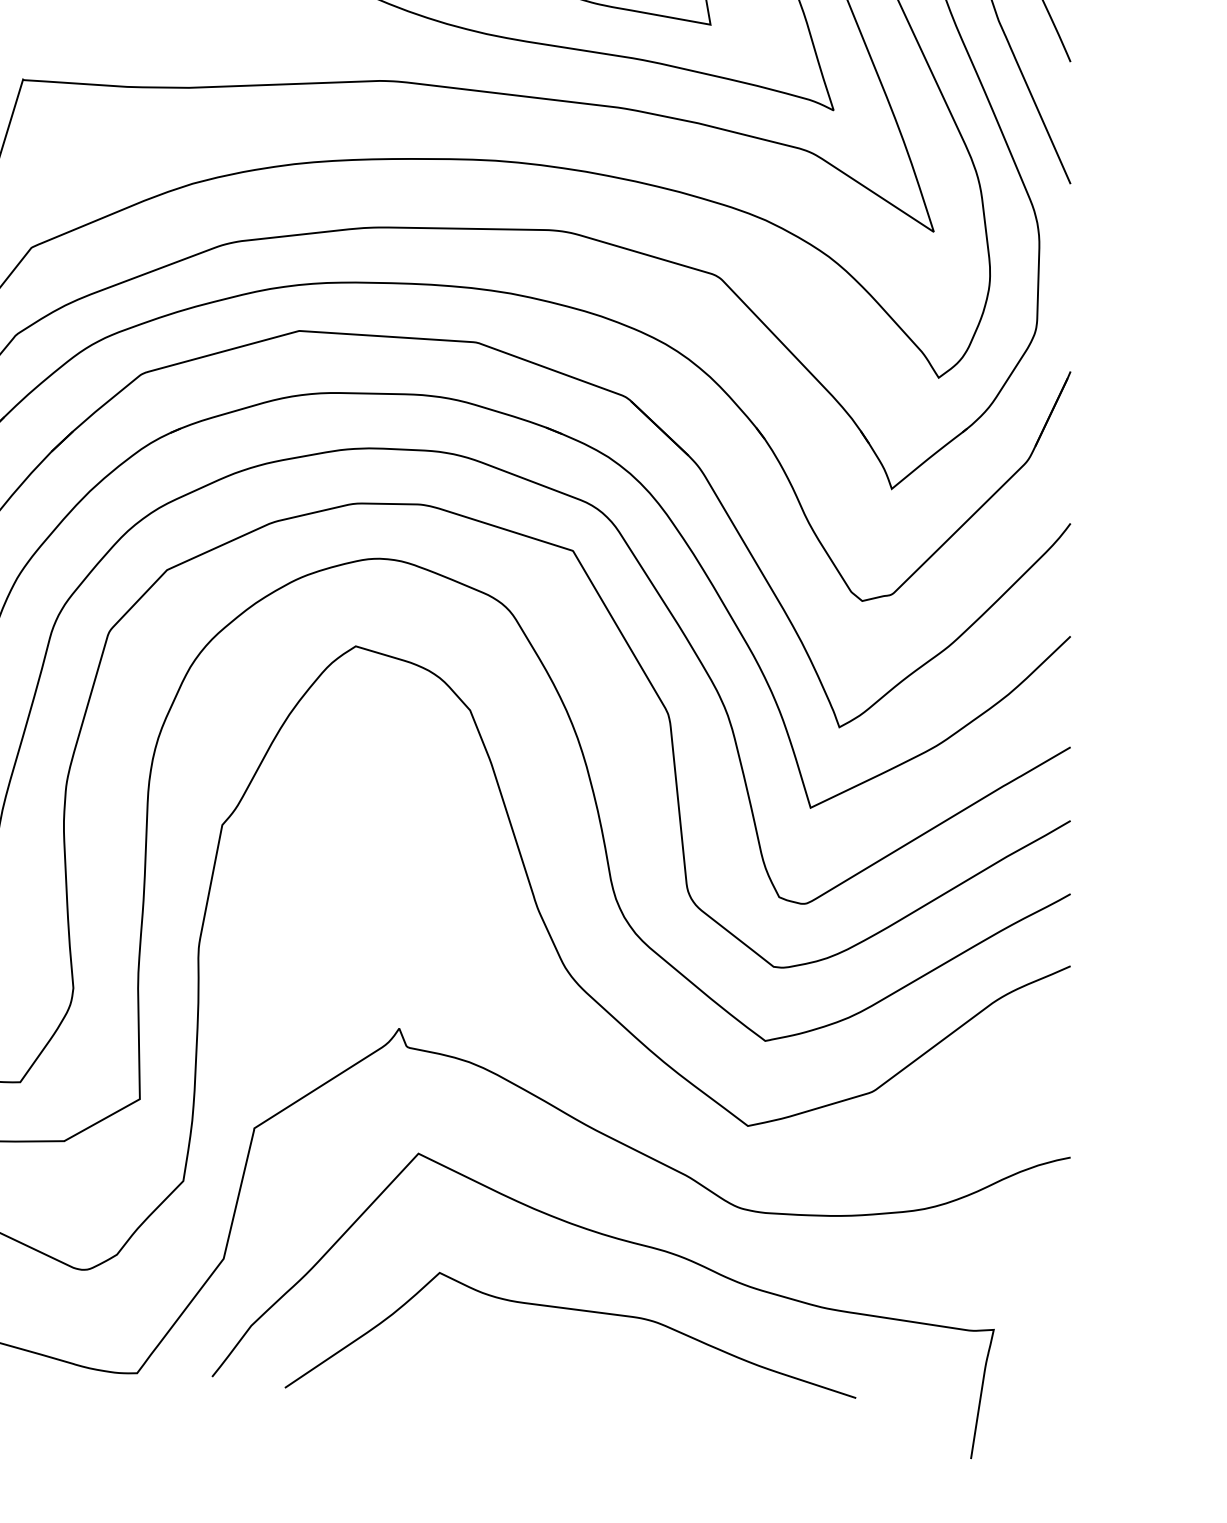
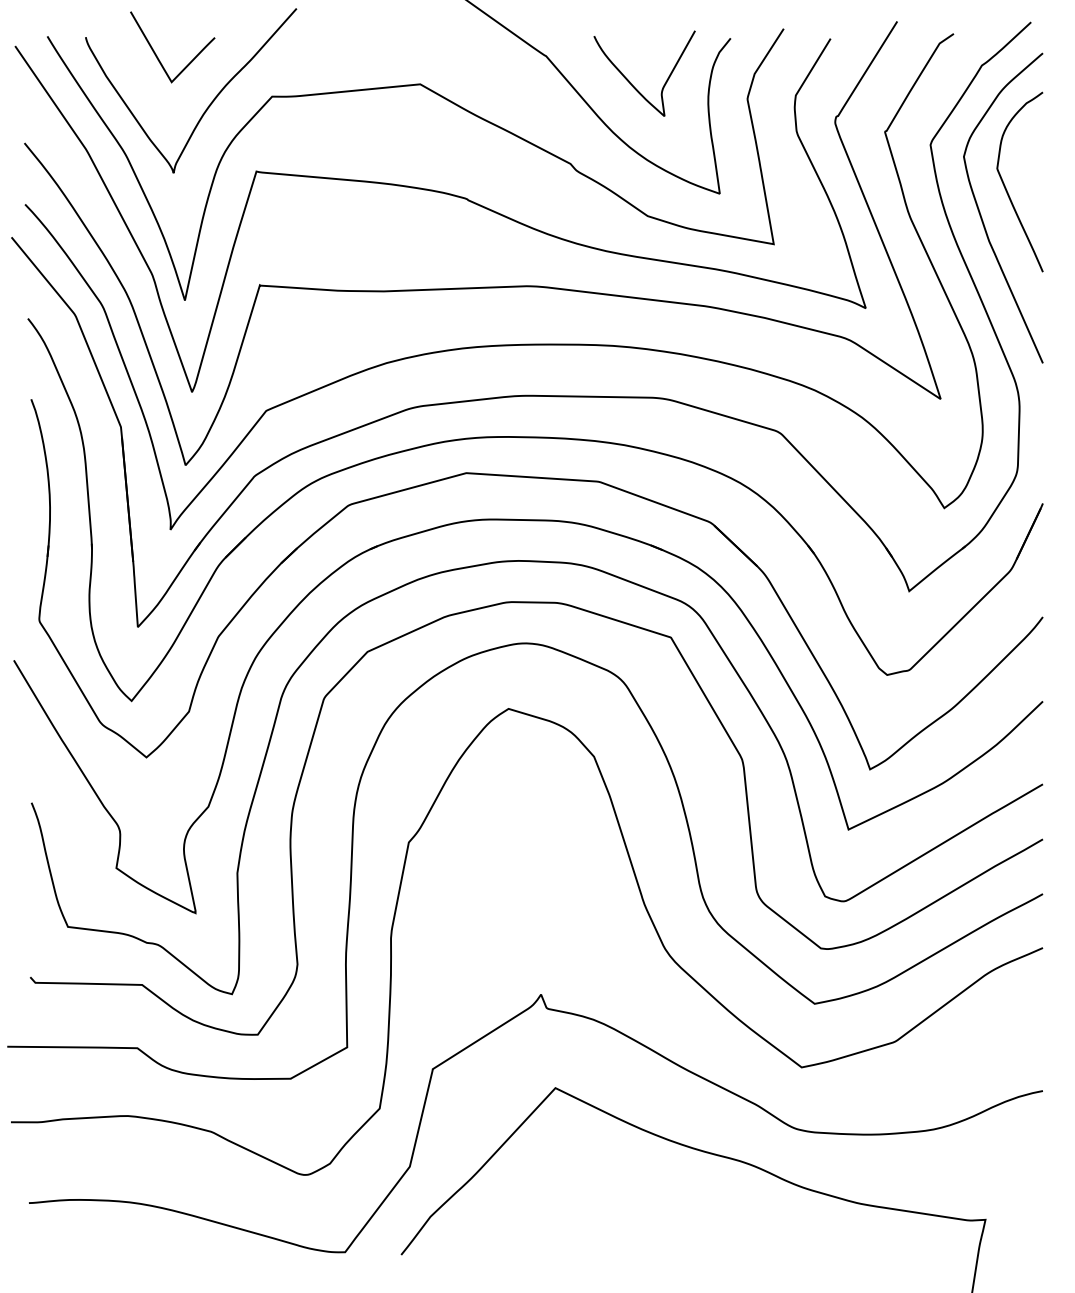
curve: (571, 1310) -> (669, 1205), removed

